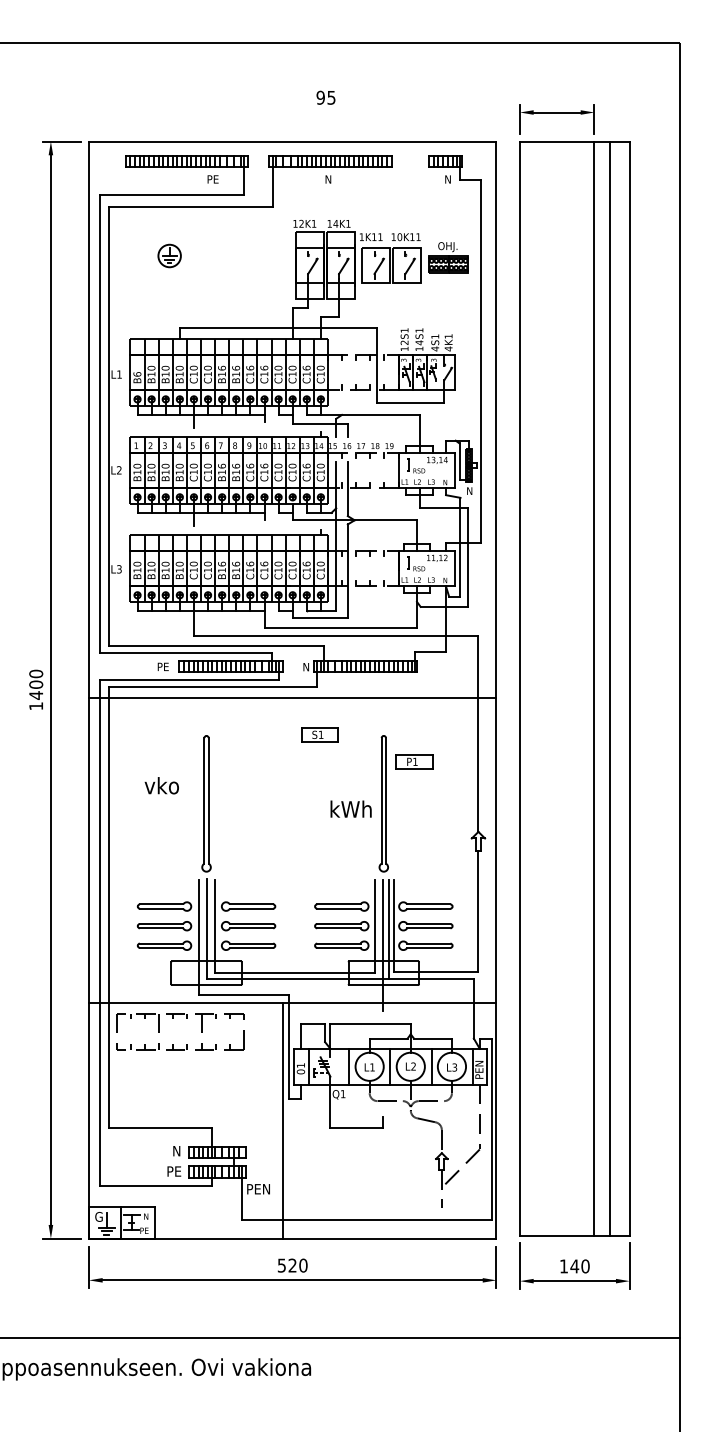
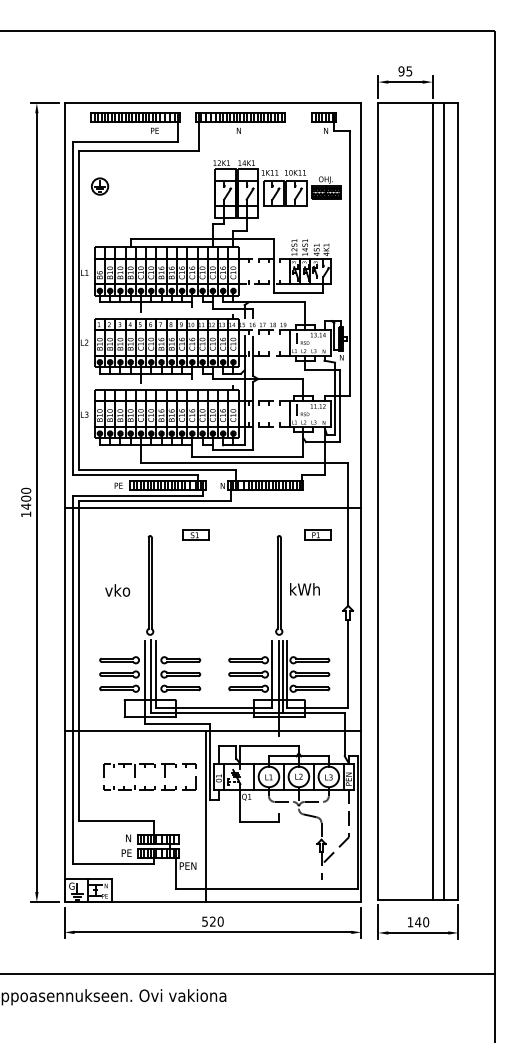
text: (325, 97) -> (404, 71), moved
part: (169, 255) -> (99, 186), moved
part: (319, 734) -> (196, 534), moved
part: (414, 761) -> (317, 534), moved
text: (161, 785) -> (117, 590), moved
text: (350, 808) -> (304, 588), moved
part: (186, 1018) -> (154, 767), moved

